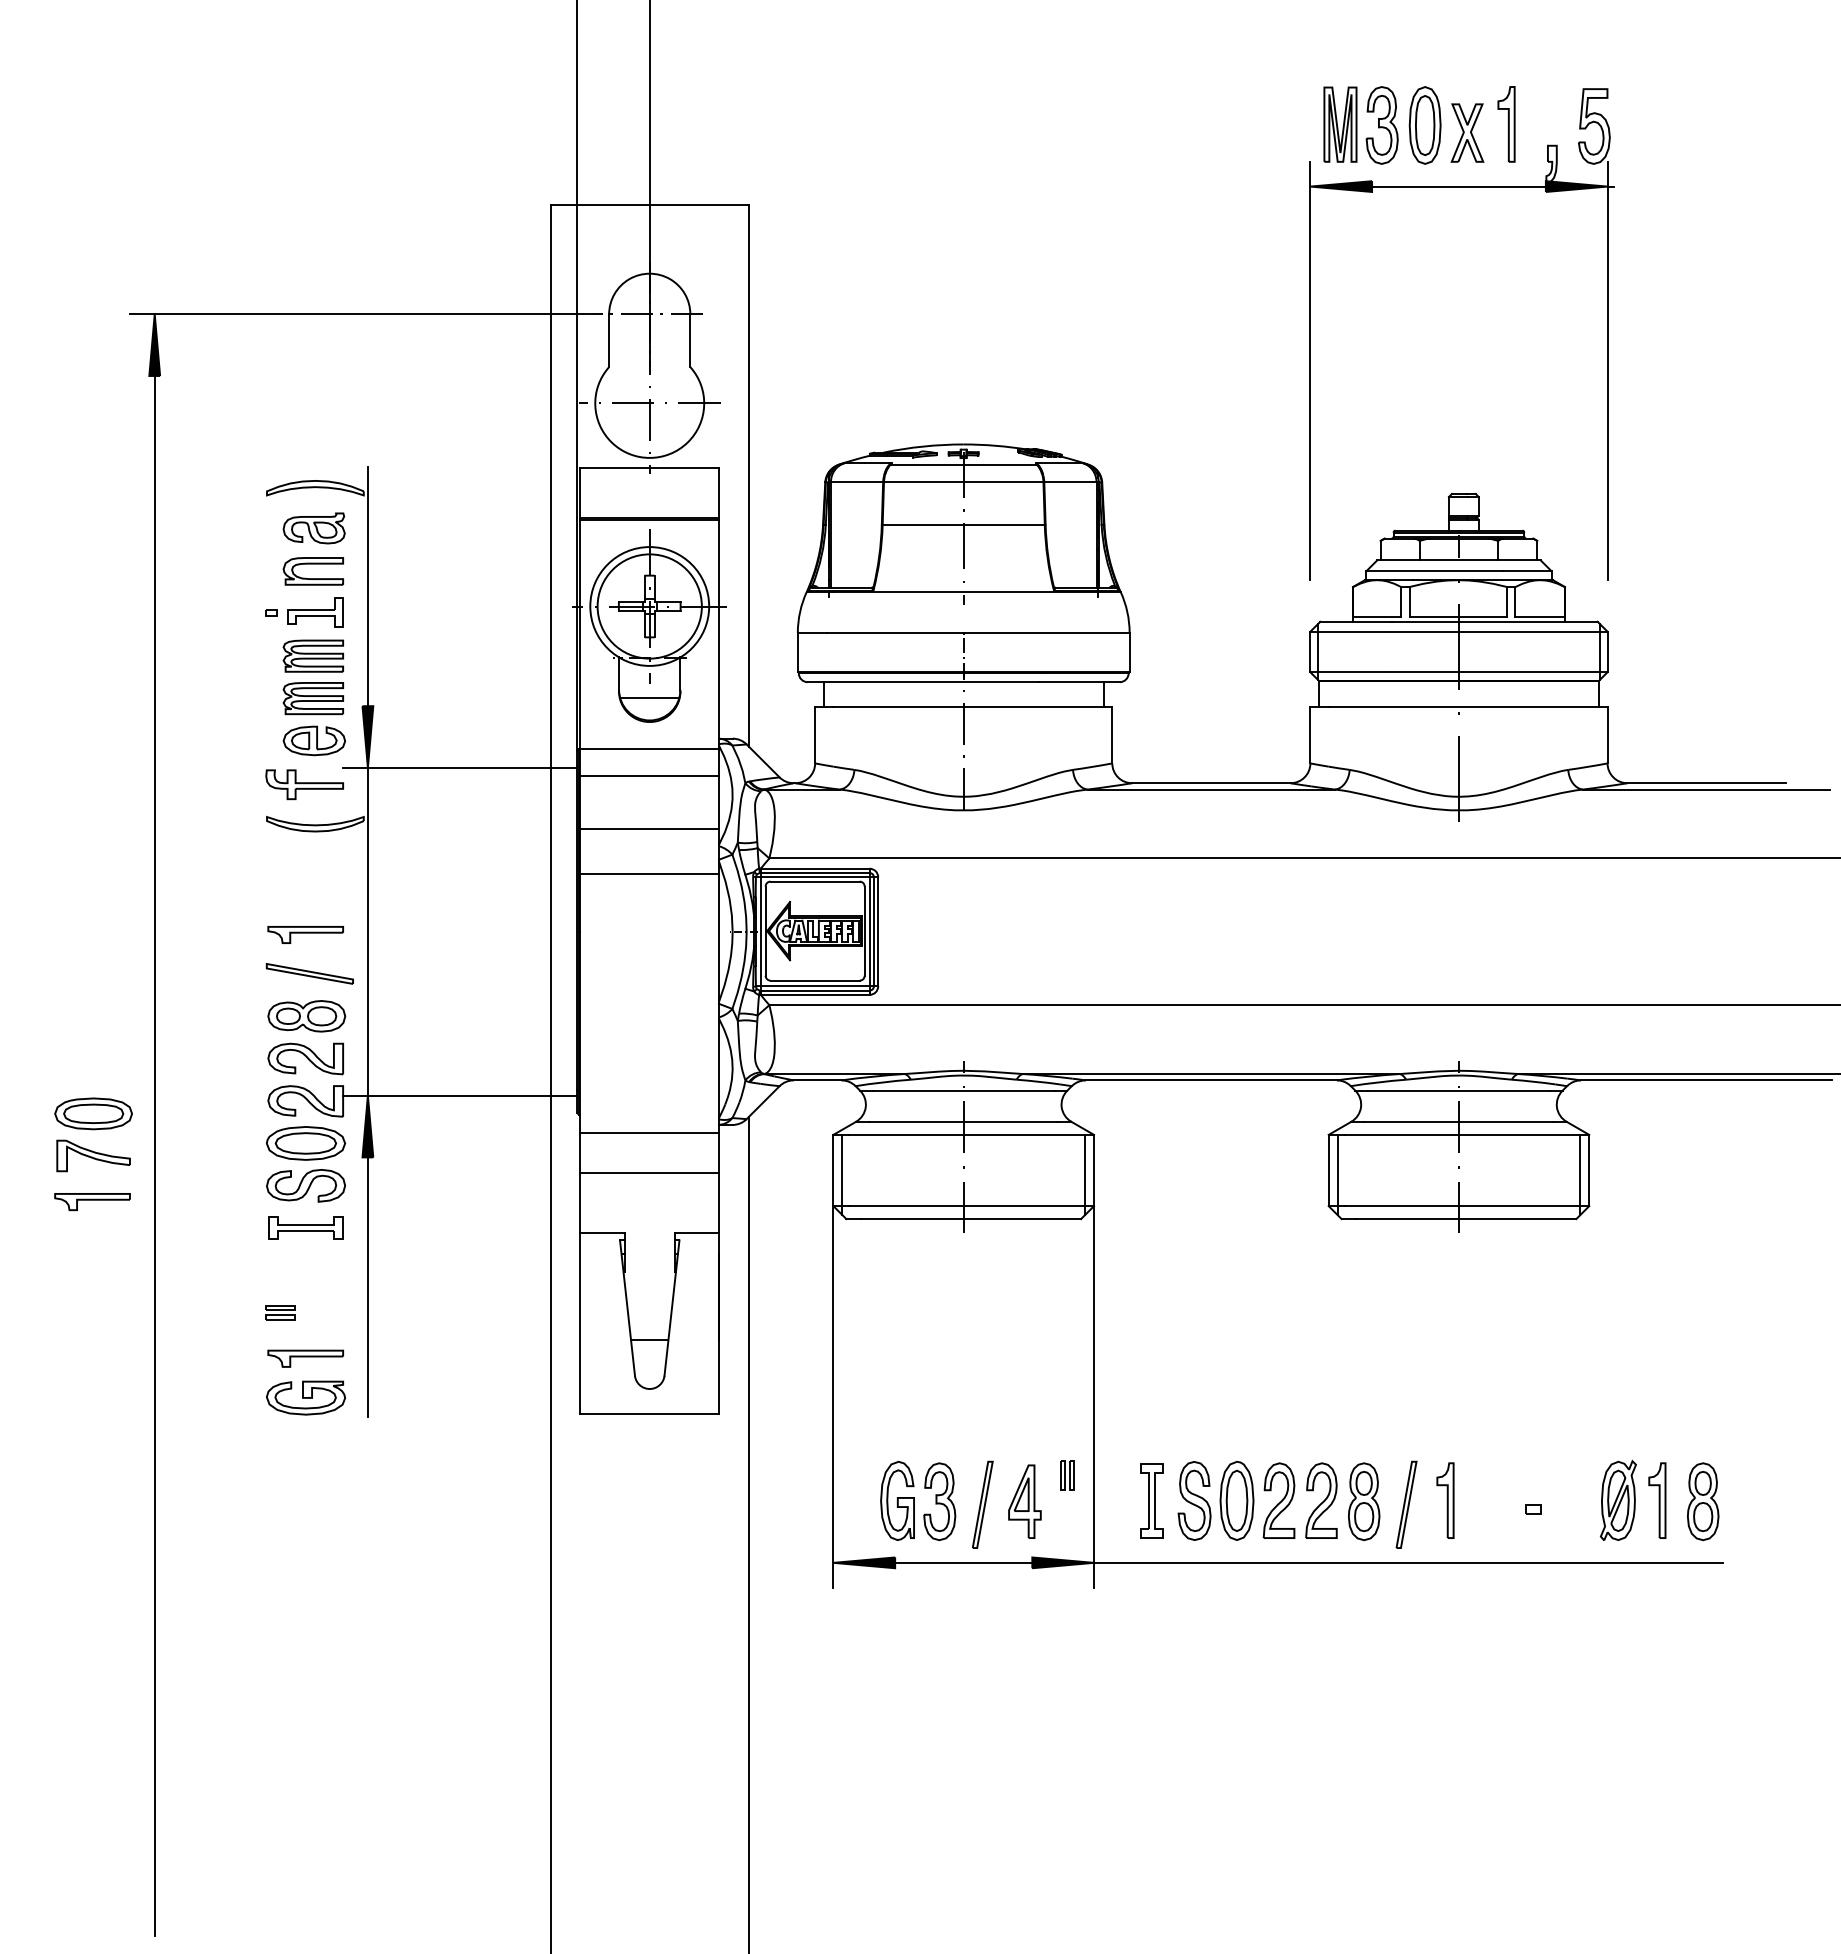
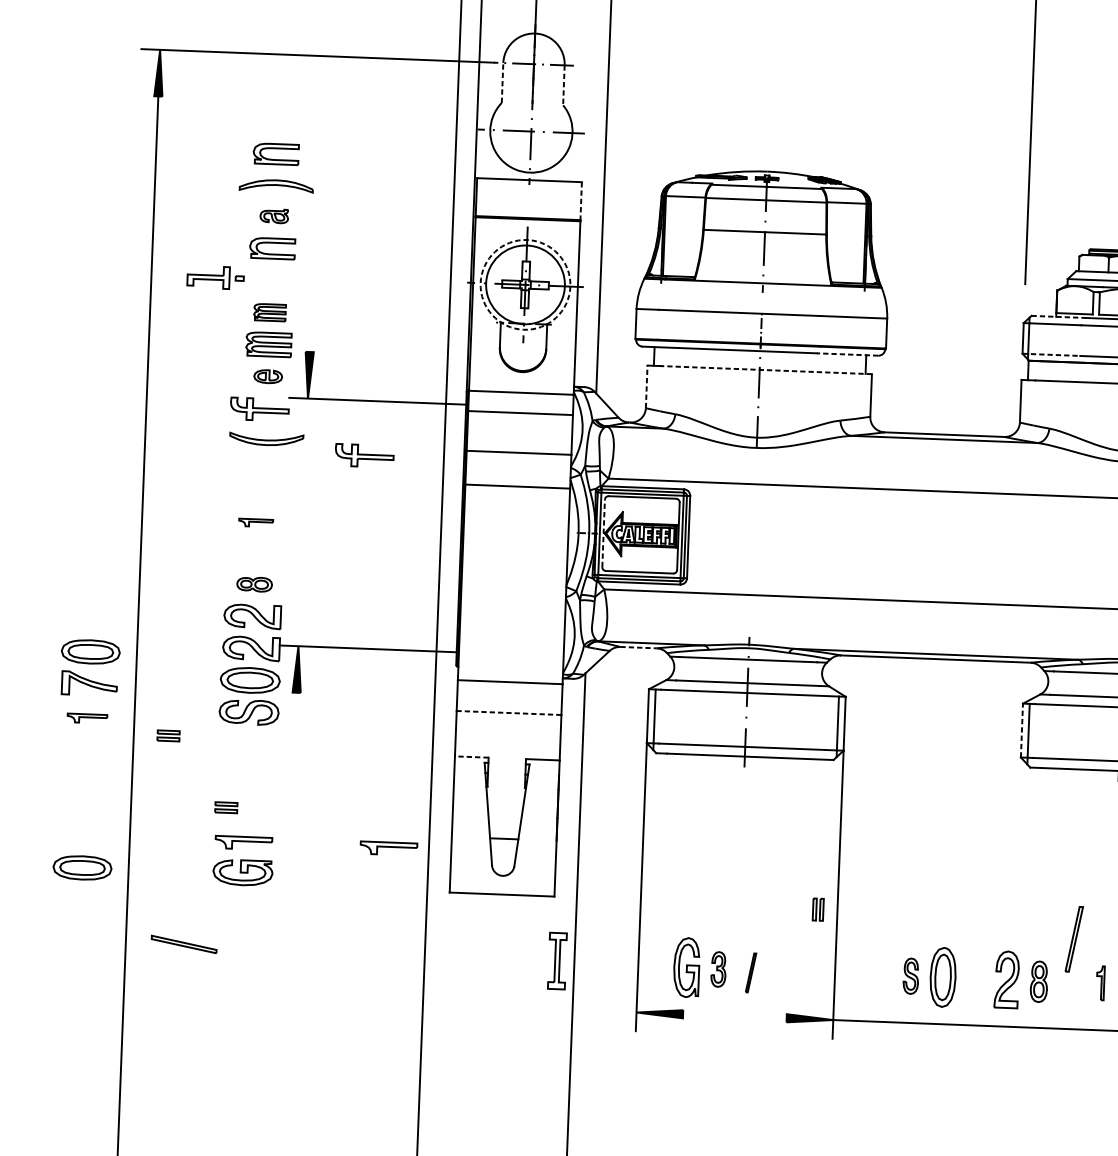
line: (609, 340) -> (502, 82), solid -> dashed
line: (690, 341) -> (563, 85), solid -> dashed
part: (312, 439) -> (275, 148), added
line: (719, 493) -> (581, 201), solid -> dashed
part: (313, 528) -> (273, 216), size x0.6
line: (367, 586) -> (312, 261), removed
circle: (649, 606) -> (525, 284), solid -> dashed
part: (315, 612) -> (208, 277), moved
line: (1355, 621) -> (1058, 316), solid -> dashed
part: (312, 655) -> (269, 312), size x0.7
line: (1349, 672) -> (1052, 355), solid -> dashed
line: (1079, 682) -> (847, 354), solid -> dashed
line: (649, 697) -> (522, 353), removed
line: (972, 706) -> (766, 369), solid -> dashed
line: (815, 734) -> (646, 386), solid -> dashed
part: (313, 740) -> (267, 376), size x0.6
part: (445, 840) -> (364, 455), added
line: (367, 931) -> (302, 522), removed
line: (765, 931) -> (603, 533), solid -> dashed
part: (305, 934) -> (256, 522), size x0.6
part: (309, 973) -> (183, 944), moved
part: (306, 1016) -> (254, 584), size x0.6
line: (817, 1080) -> (638, 647), solid -> dashed
line: (1328, 1170) -> (1021, 730), solid -> dashed
line: (649, 1173) -> (508, 713), solid -> dashed
part: (92, 1202) -> (87, 718), size x0.7
part: (200, 1220) -> (168, 735), added
part: (305, 1227) -> (247, 743), removed
line: (602, 1233) -> (471, 757), solid -> dashed
line: (367, 1287) -> (292, 791), removed
part: (497, 1358) -> (388, 848), added
part: (93, 1399) -> (82, 867), added
part: (1067, 1475) -> (818, 909), moved
part: (1151, 1500) -> (556, 960), moved
part: (1194, 1500) -> (911, 975), size x0.6
part: (1278, 1500) -> (974, 978), removed
part: (1445, 1500) -> (1100, 983), size x0.6
part: (939, 1501) -> (718, 969), size x0.6
part: (1024, 1501) -> (782, 971), removed
part: (1364, 1501) -> (1039, 981), size x0.7
part: (982, 1504) -> (750, 972), size x0.6
part: (1406, 1504) -> (1074, 939), moved
line: (963, 1562) -> (734, 1016), removed

